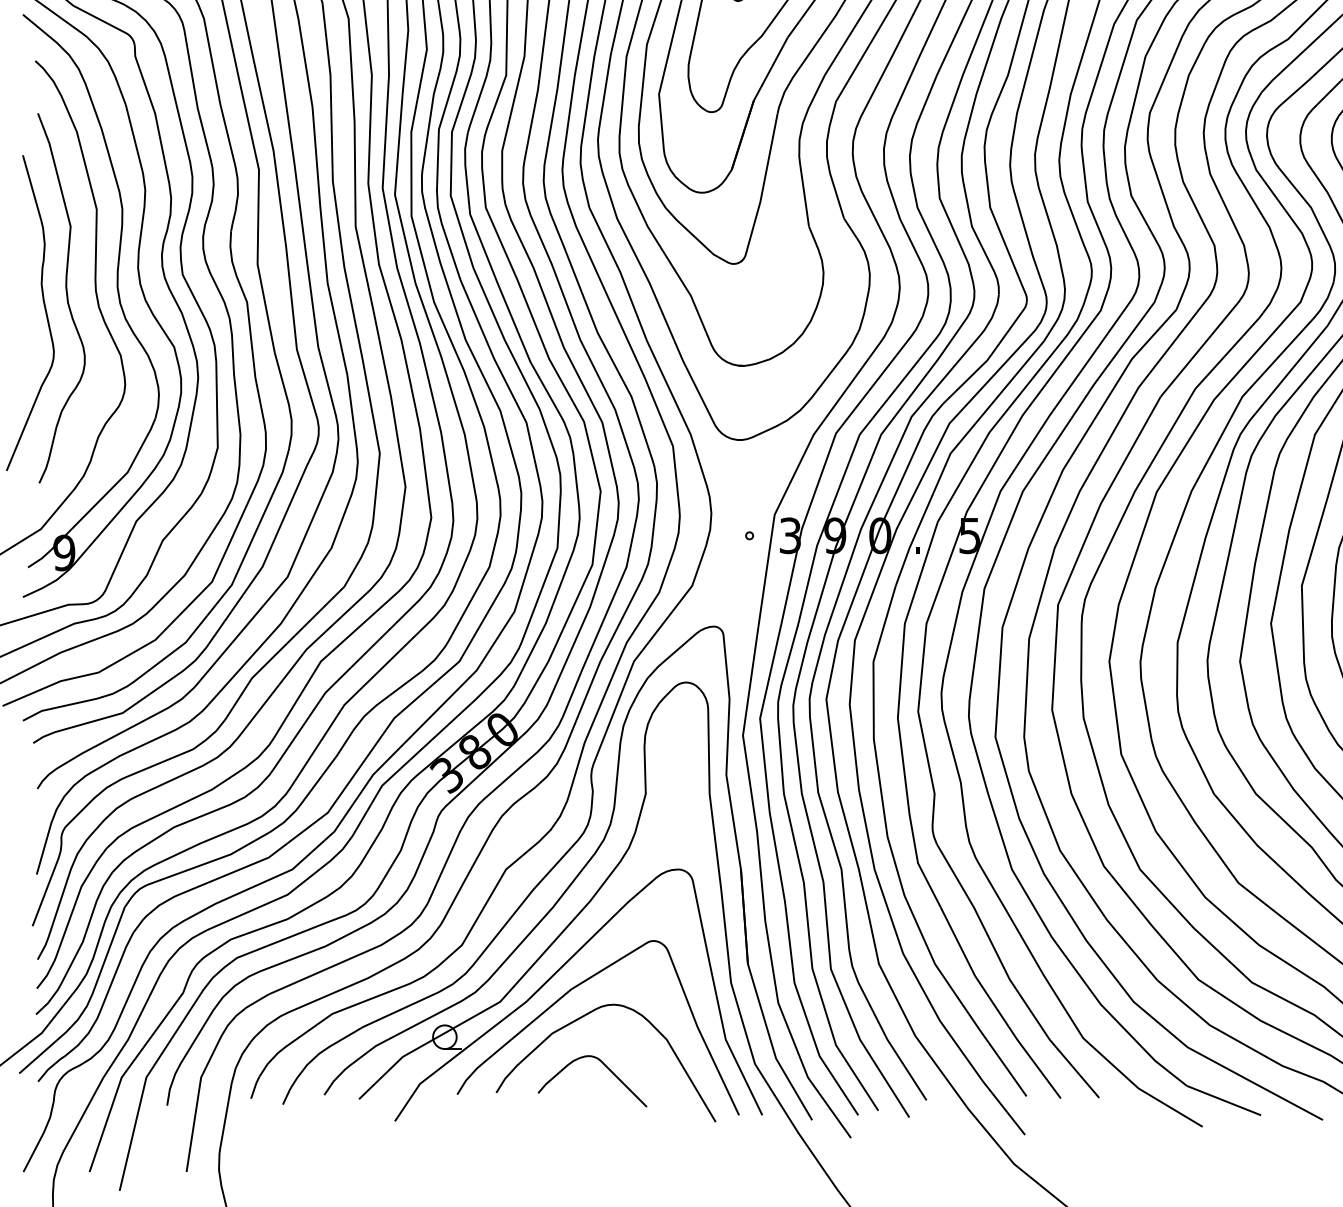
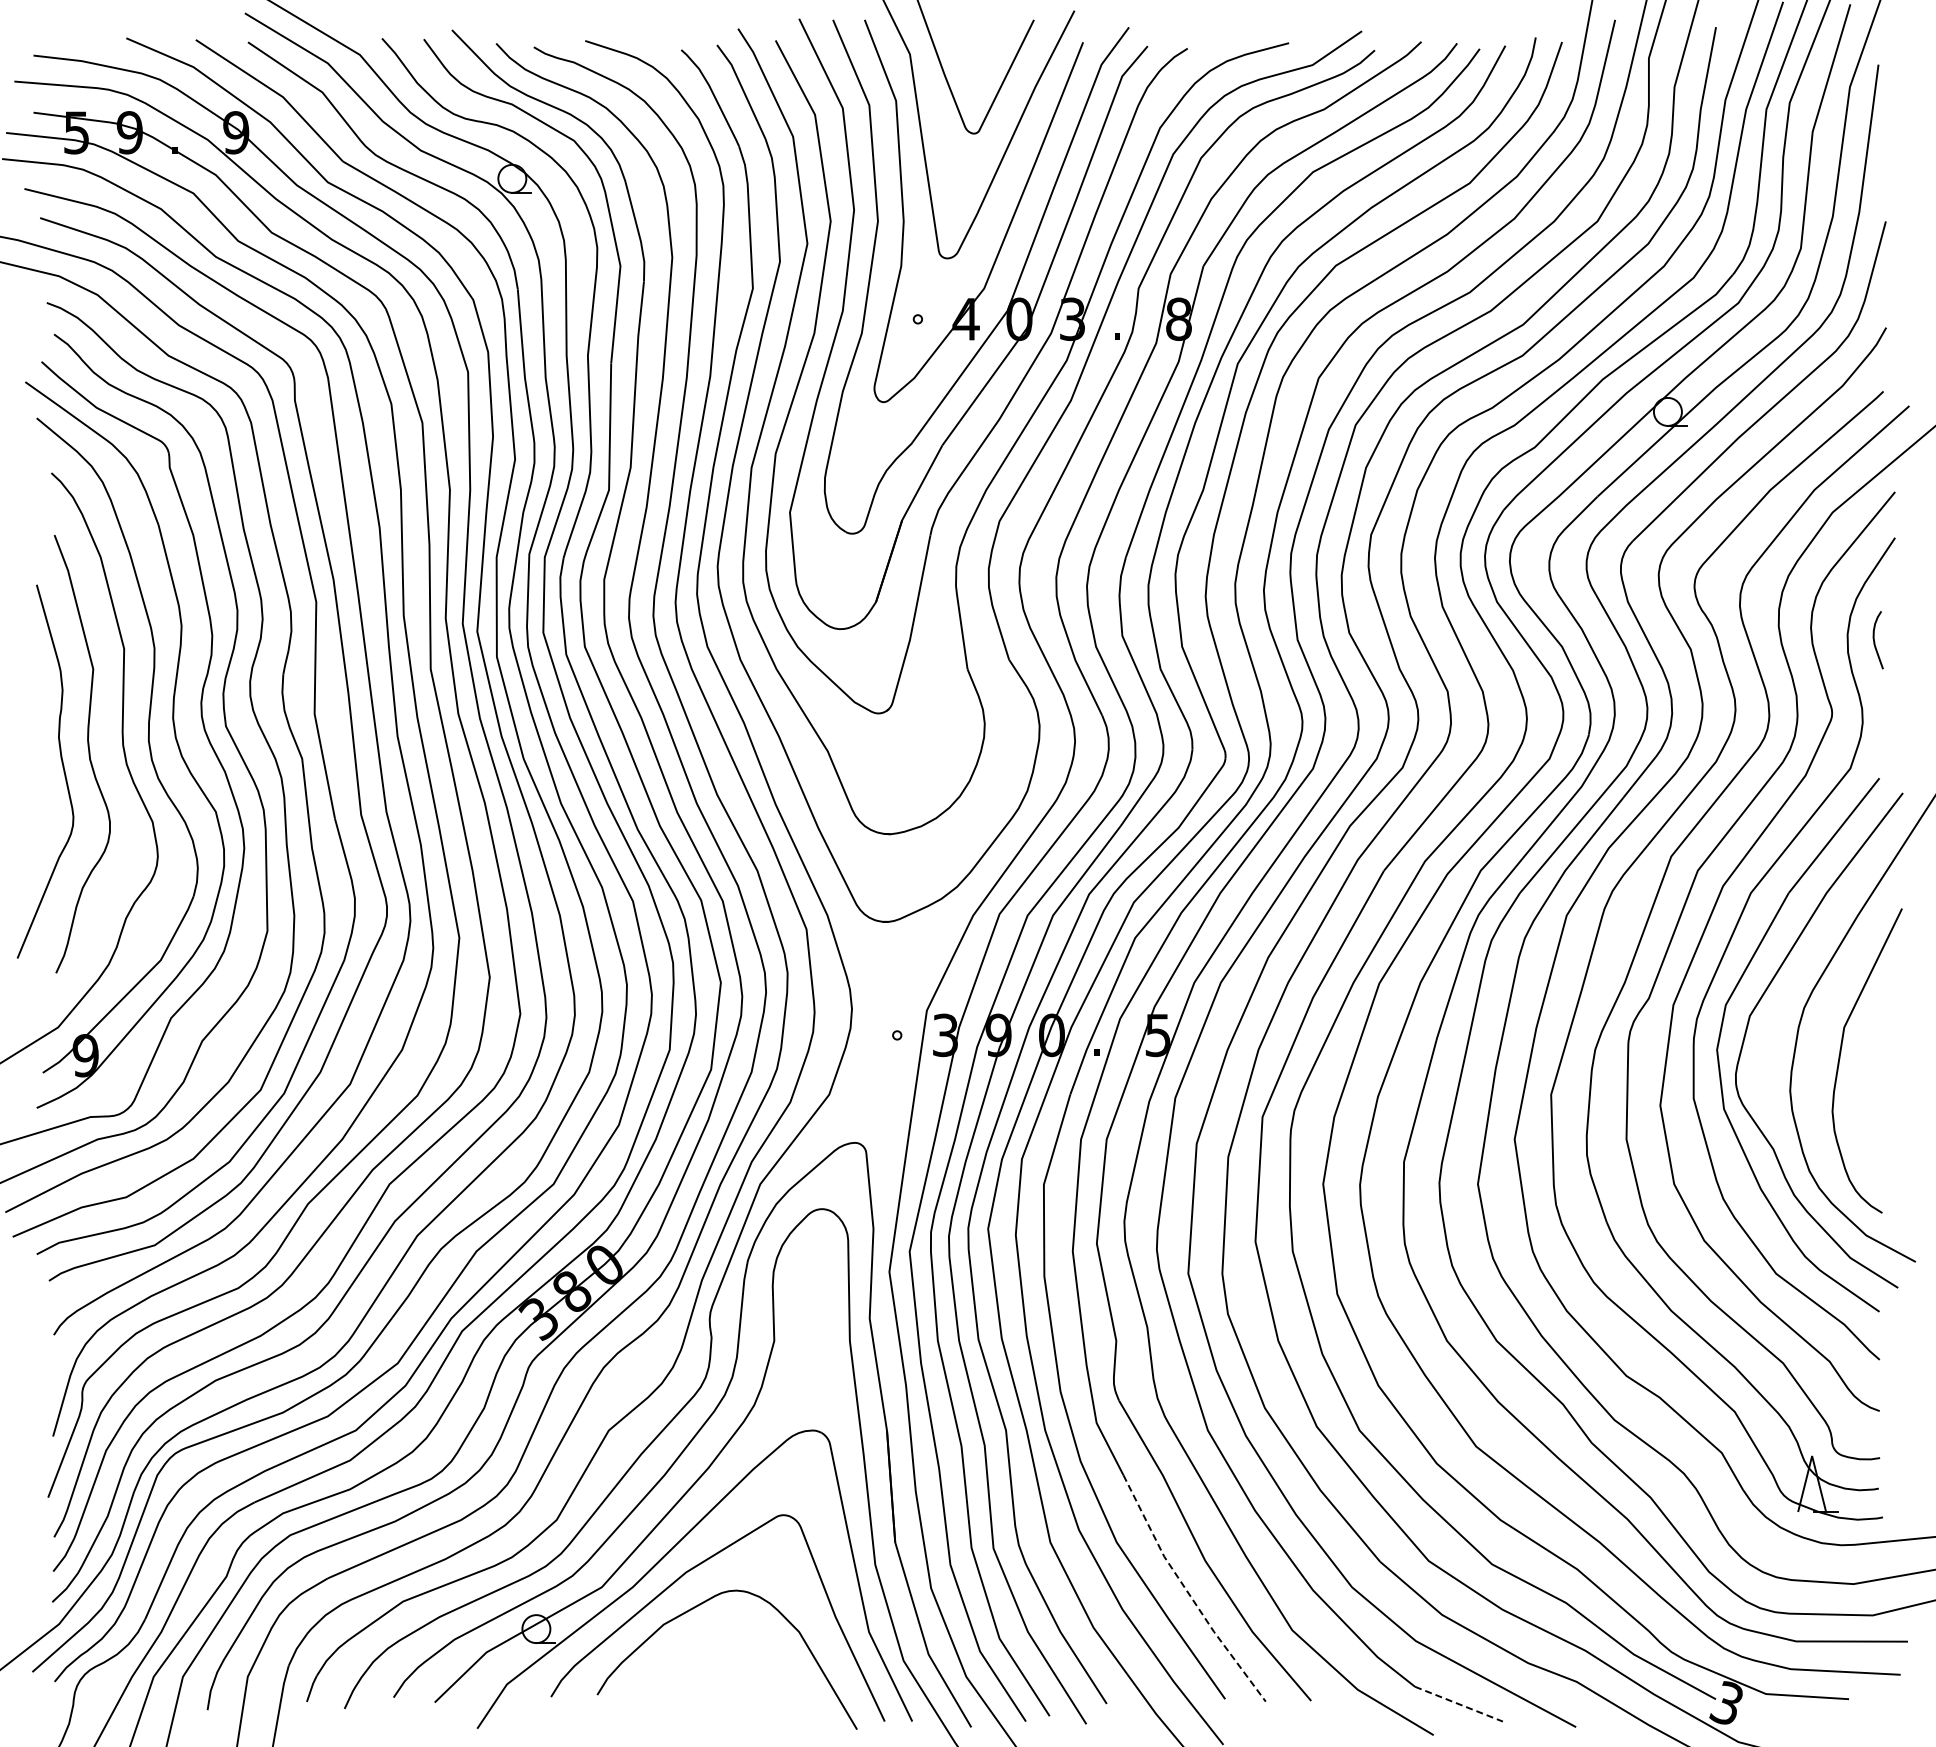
line: (994, 1006) -> (1187, 1592), solid -> dashed
curve: (605, 1066) -> (726, 1663), removed
line: (1224, 1100) -> (1459, 1704), solid -> dashed

